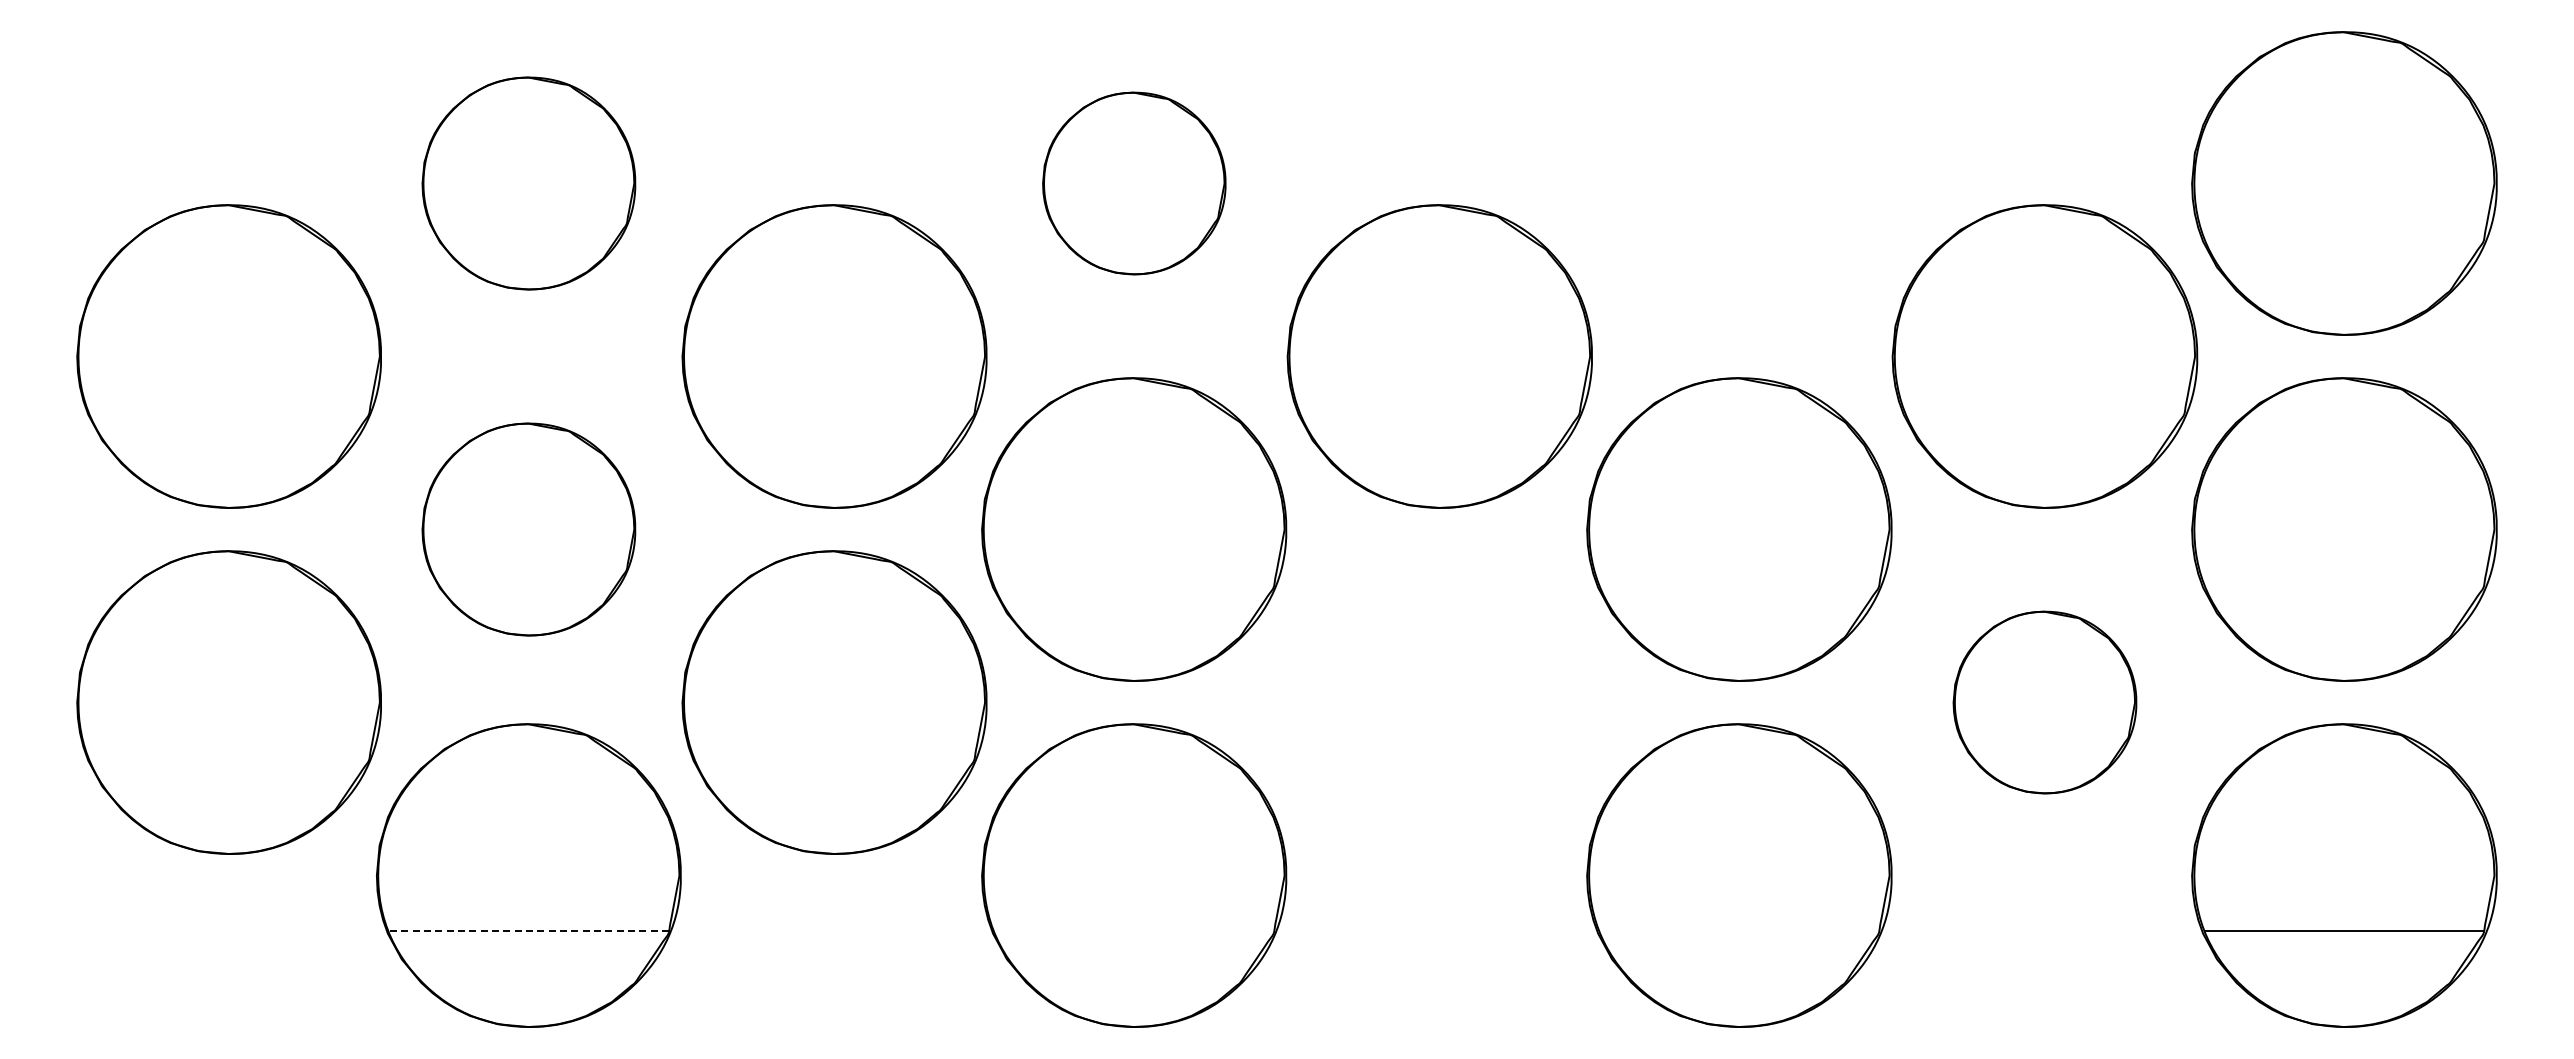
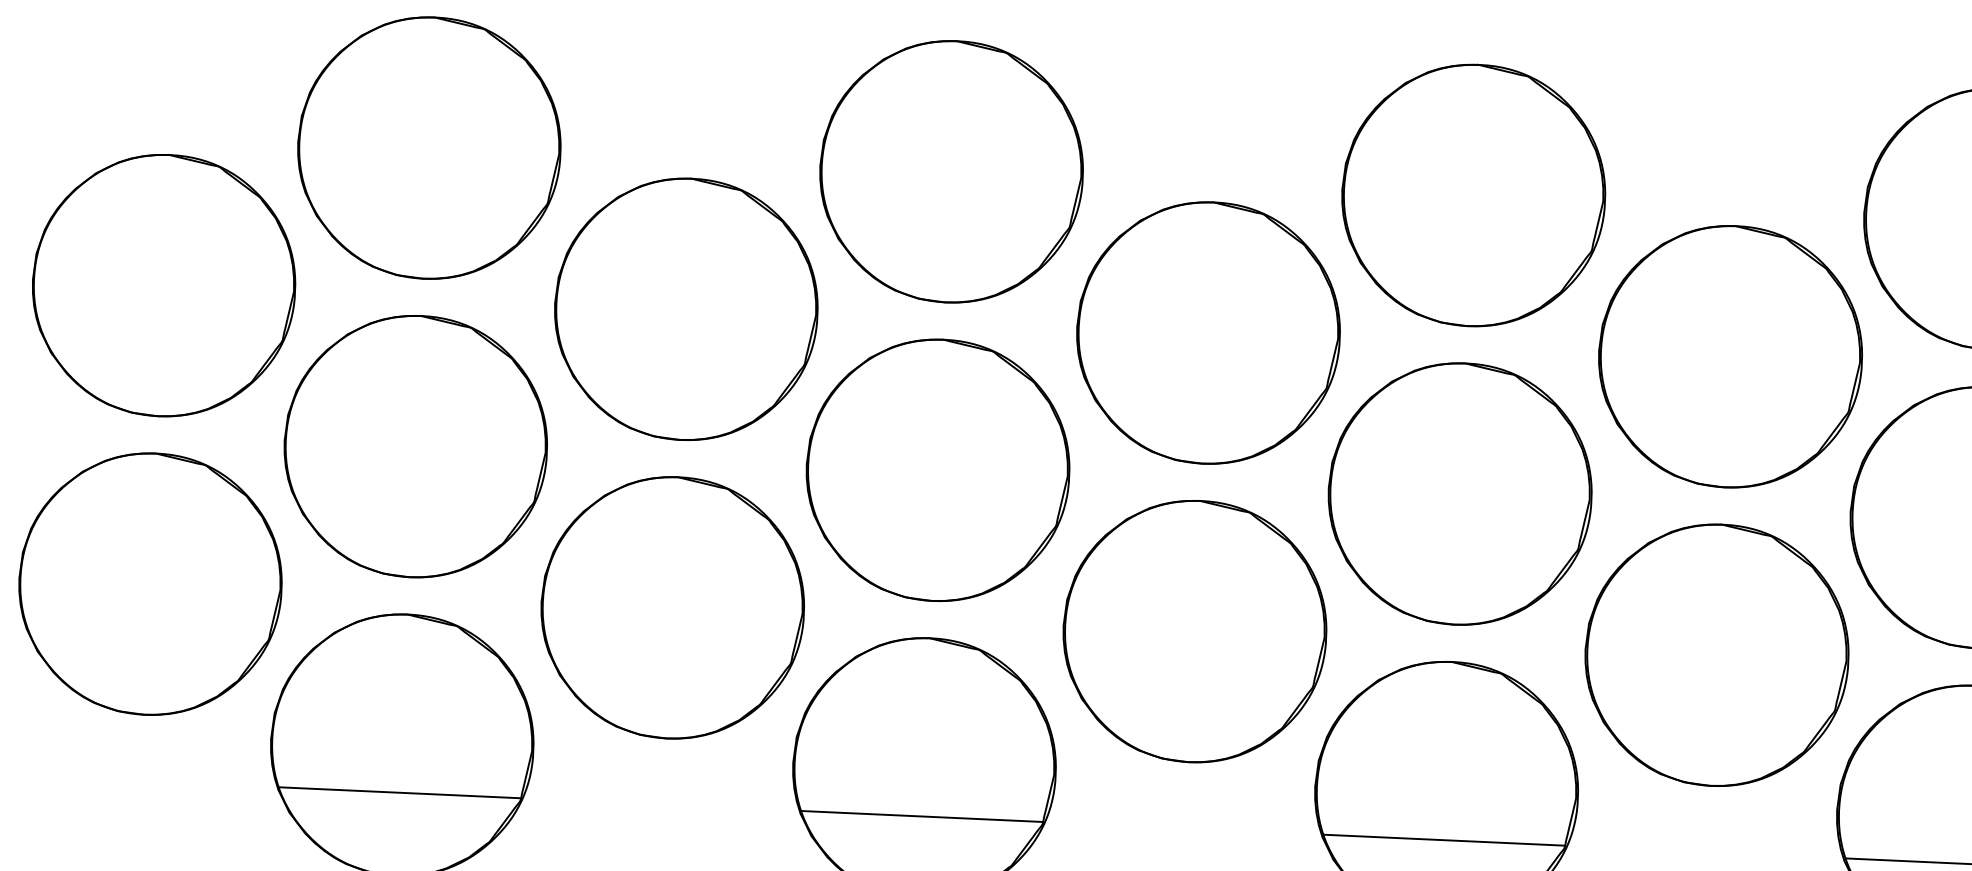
part: (528, 183) -> (429, 148), size x1.43
part: (1134, 183) -> (951, 171), size x1.67
part: (1739, 183) -> (1473, 195), added
part: (528, 529) -> (415, 446), size x1.43
part: (1439, 702) -> (1194, 631), added
part: (2044, 702) -> (1716, 655), size x1.67
line: (528, 930) -> (399, 792), dashed -> solid
line: (1133, 930) -> (921, 816), added
line: (1738, 930) -> (1443, 839), added

